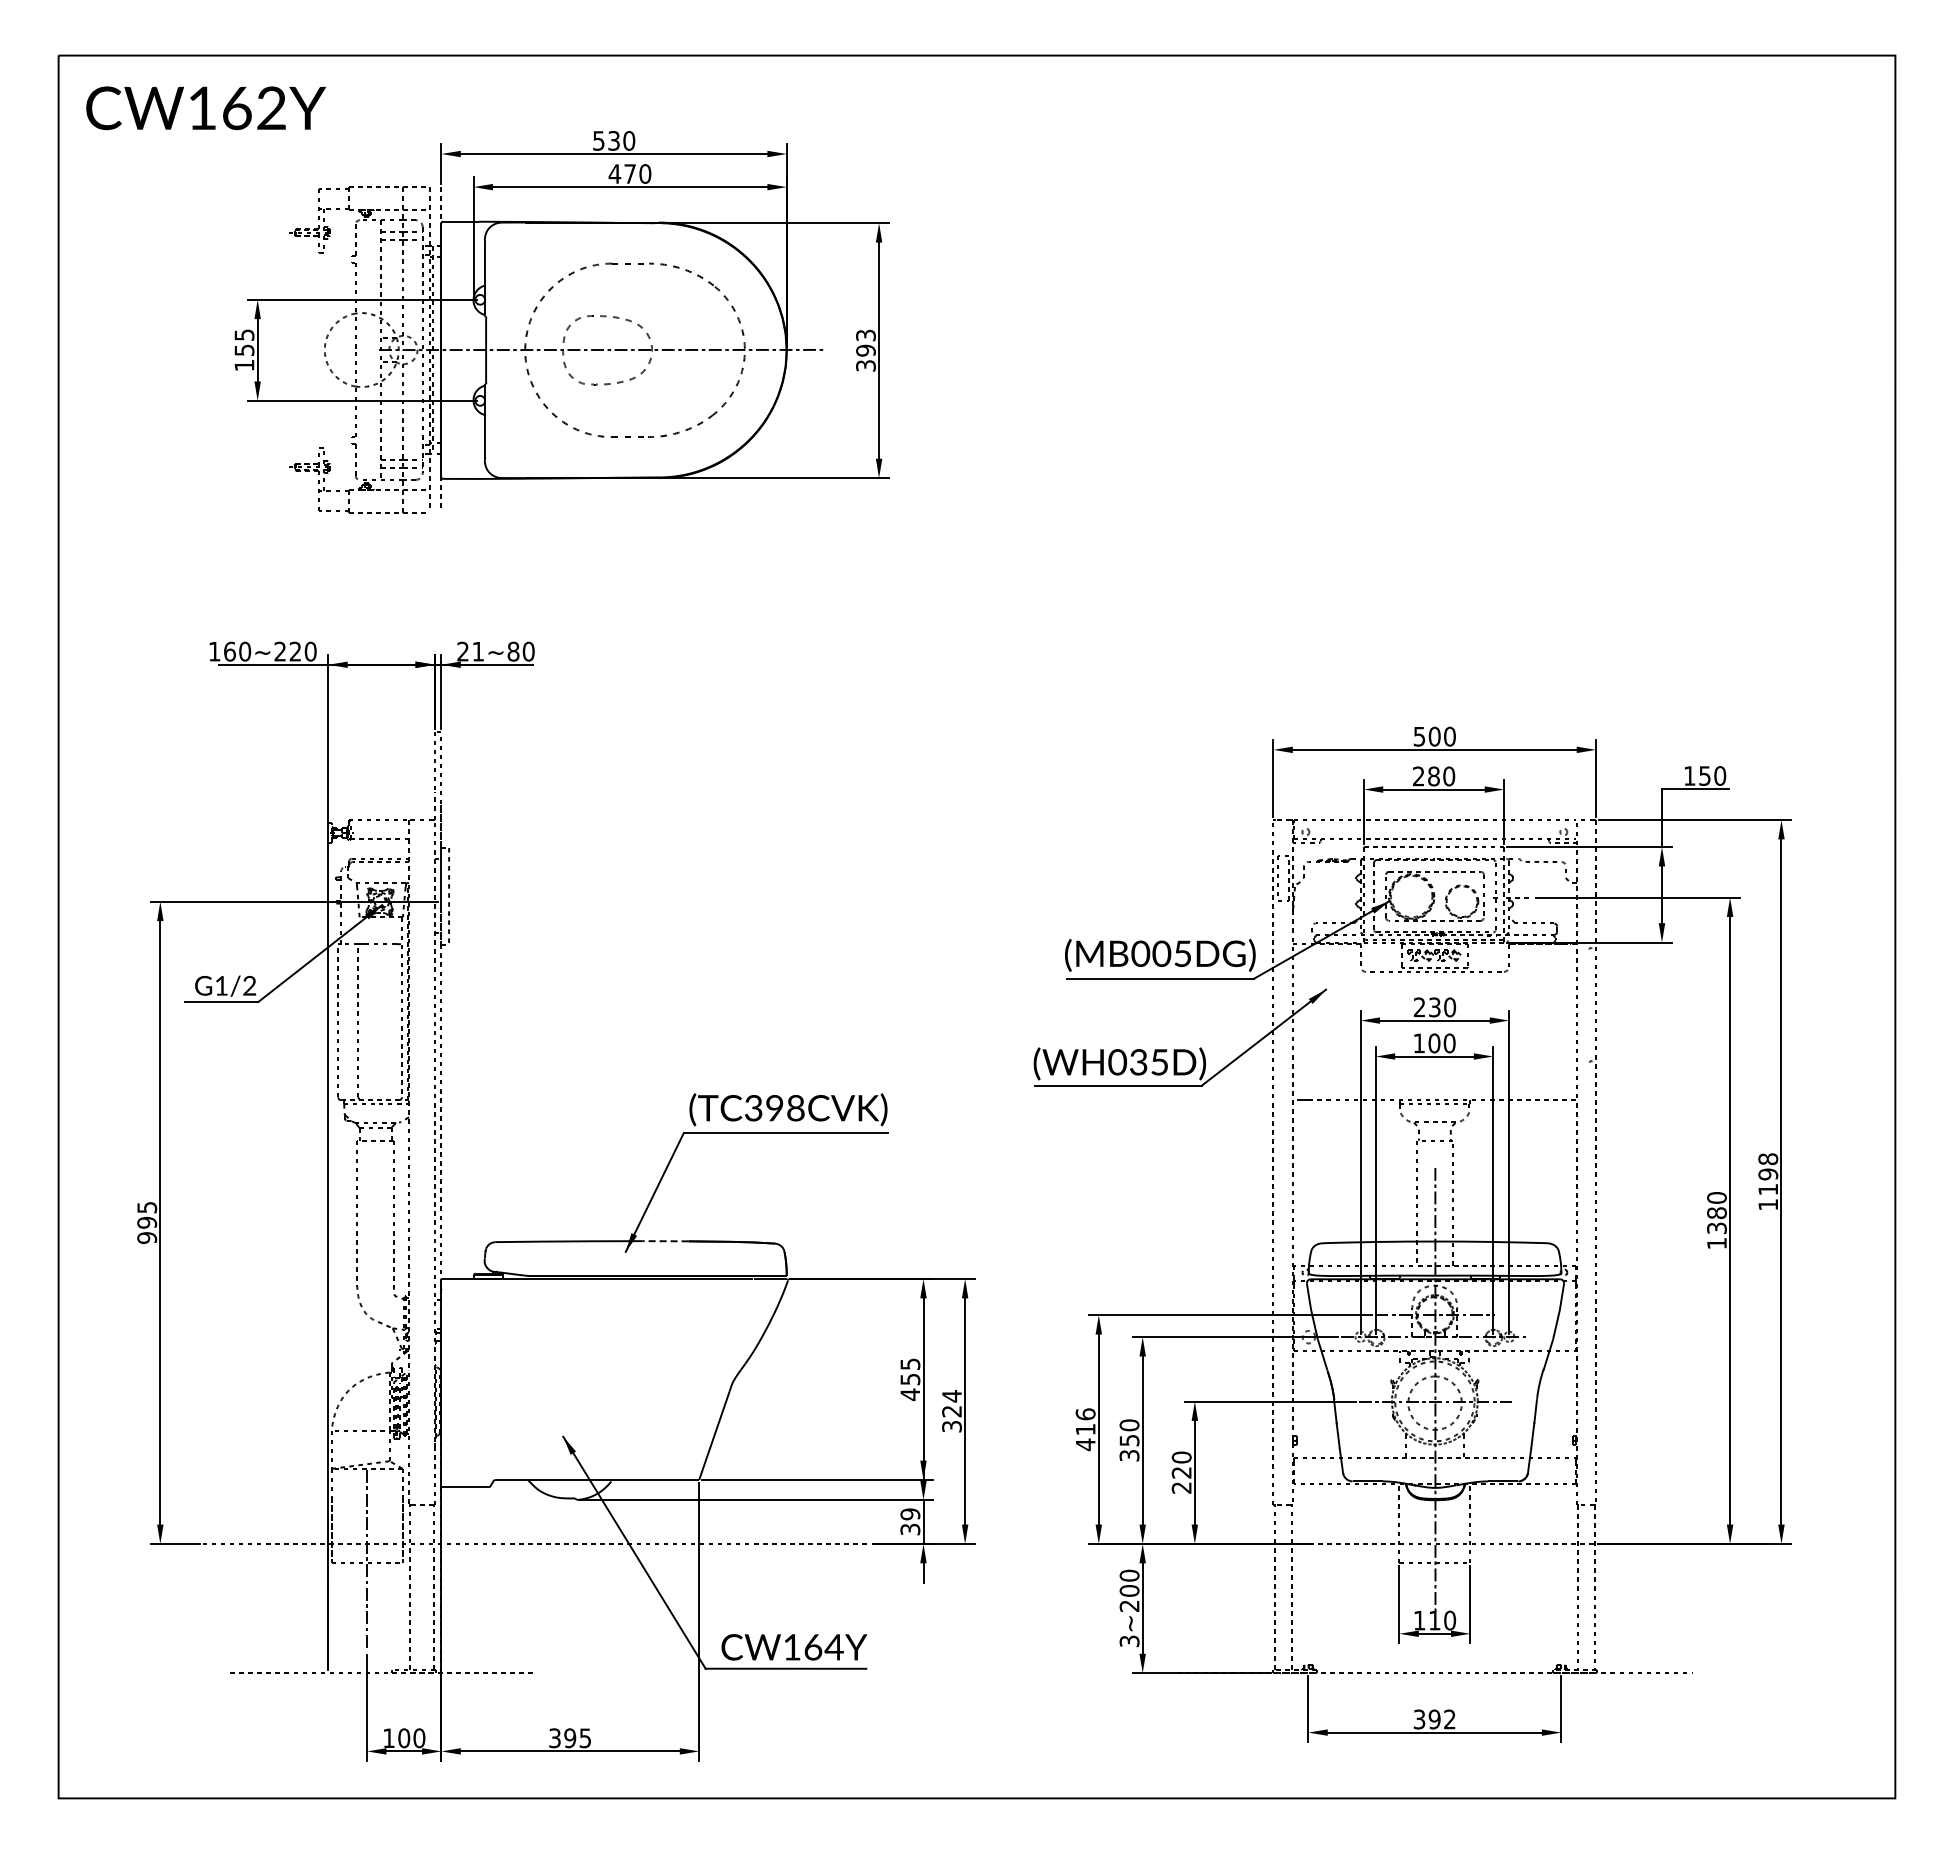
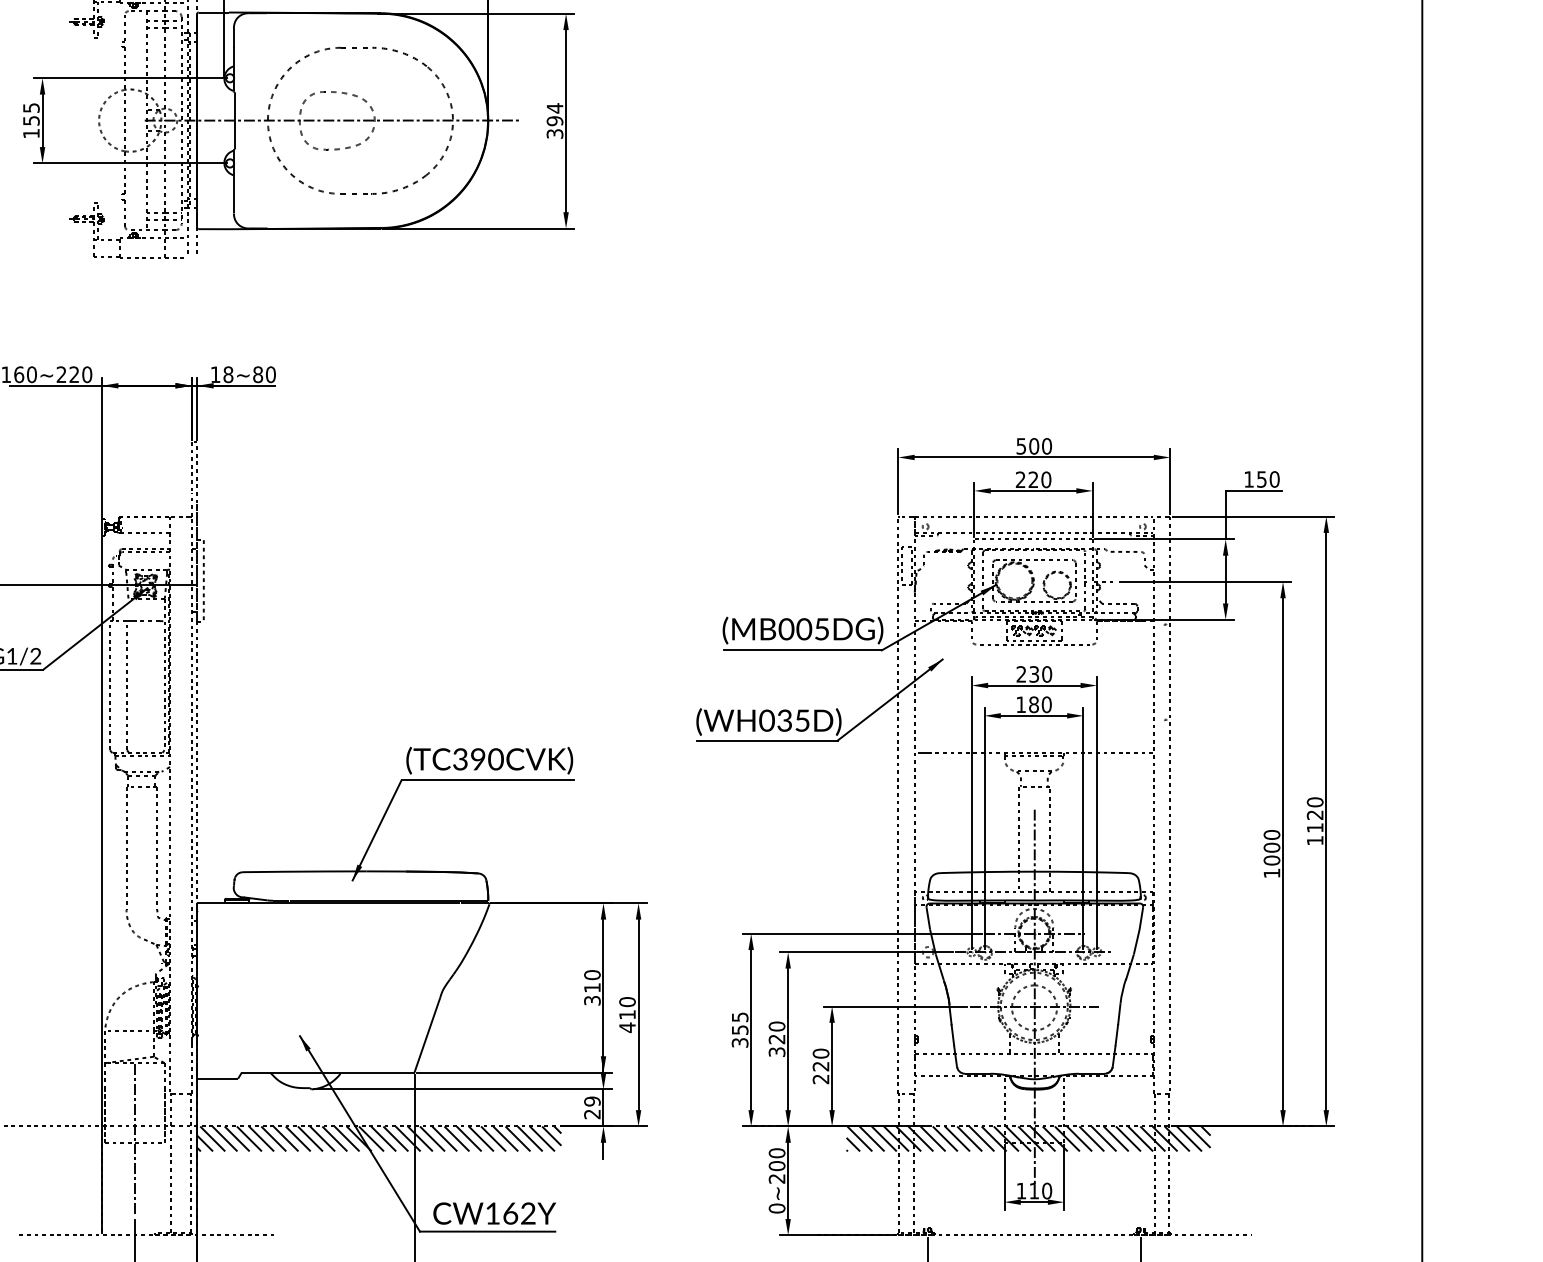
text: (865, 335) -> (554, 108), 393 -> 394
text: (470, 651) -> (221, 374), 21~80 -> 18~80
text: (1433, 776) -> (1033, 479), 280 -> 220
text: (1434, 1043) -> (1034, 704), 100 -> 180
text: (795, 1108) -> (495, 759), (TC398CVK) -> (TC390CVK)
text: (1768, 1166) -> (1315, 808), 1198 -> 1120
text: (1716, 1220) -> (1271, 853), 1380 -> 1000
line: (664, 1241) -> (385, 871), dashed -> solid
text: (910, 1379) -> (592, 987), 455 -> 310
text: (951, 1411) -> (627, 1014), 324 -> 410
text: (1085, 1429) -> (739, 1030), 416 -> 355
text: (1129, 1440) -> (777, 1039), 350 -> 320
text: (910, 1529) -> (592, 1114), 39 -> 29
hatch: (657, 1558) -> (379, 1138), added
hatch: (1428, 1558) -> (1028, 1138), added
text: (1129, 1641) -> (777, 1208), 3~200 -> 0~200
text: (833, 1647) -> (527, 1213), CW164Y -> CW162Y

